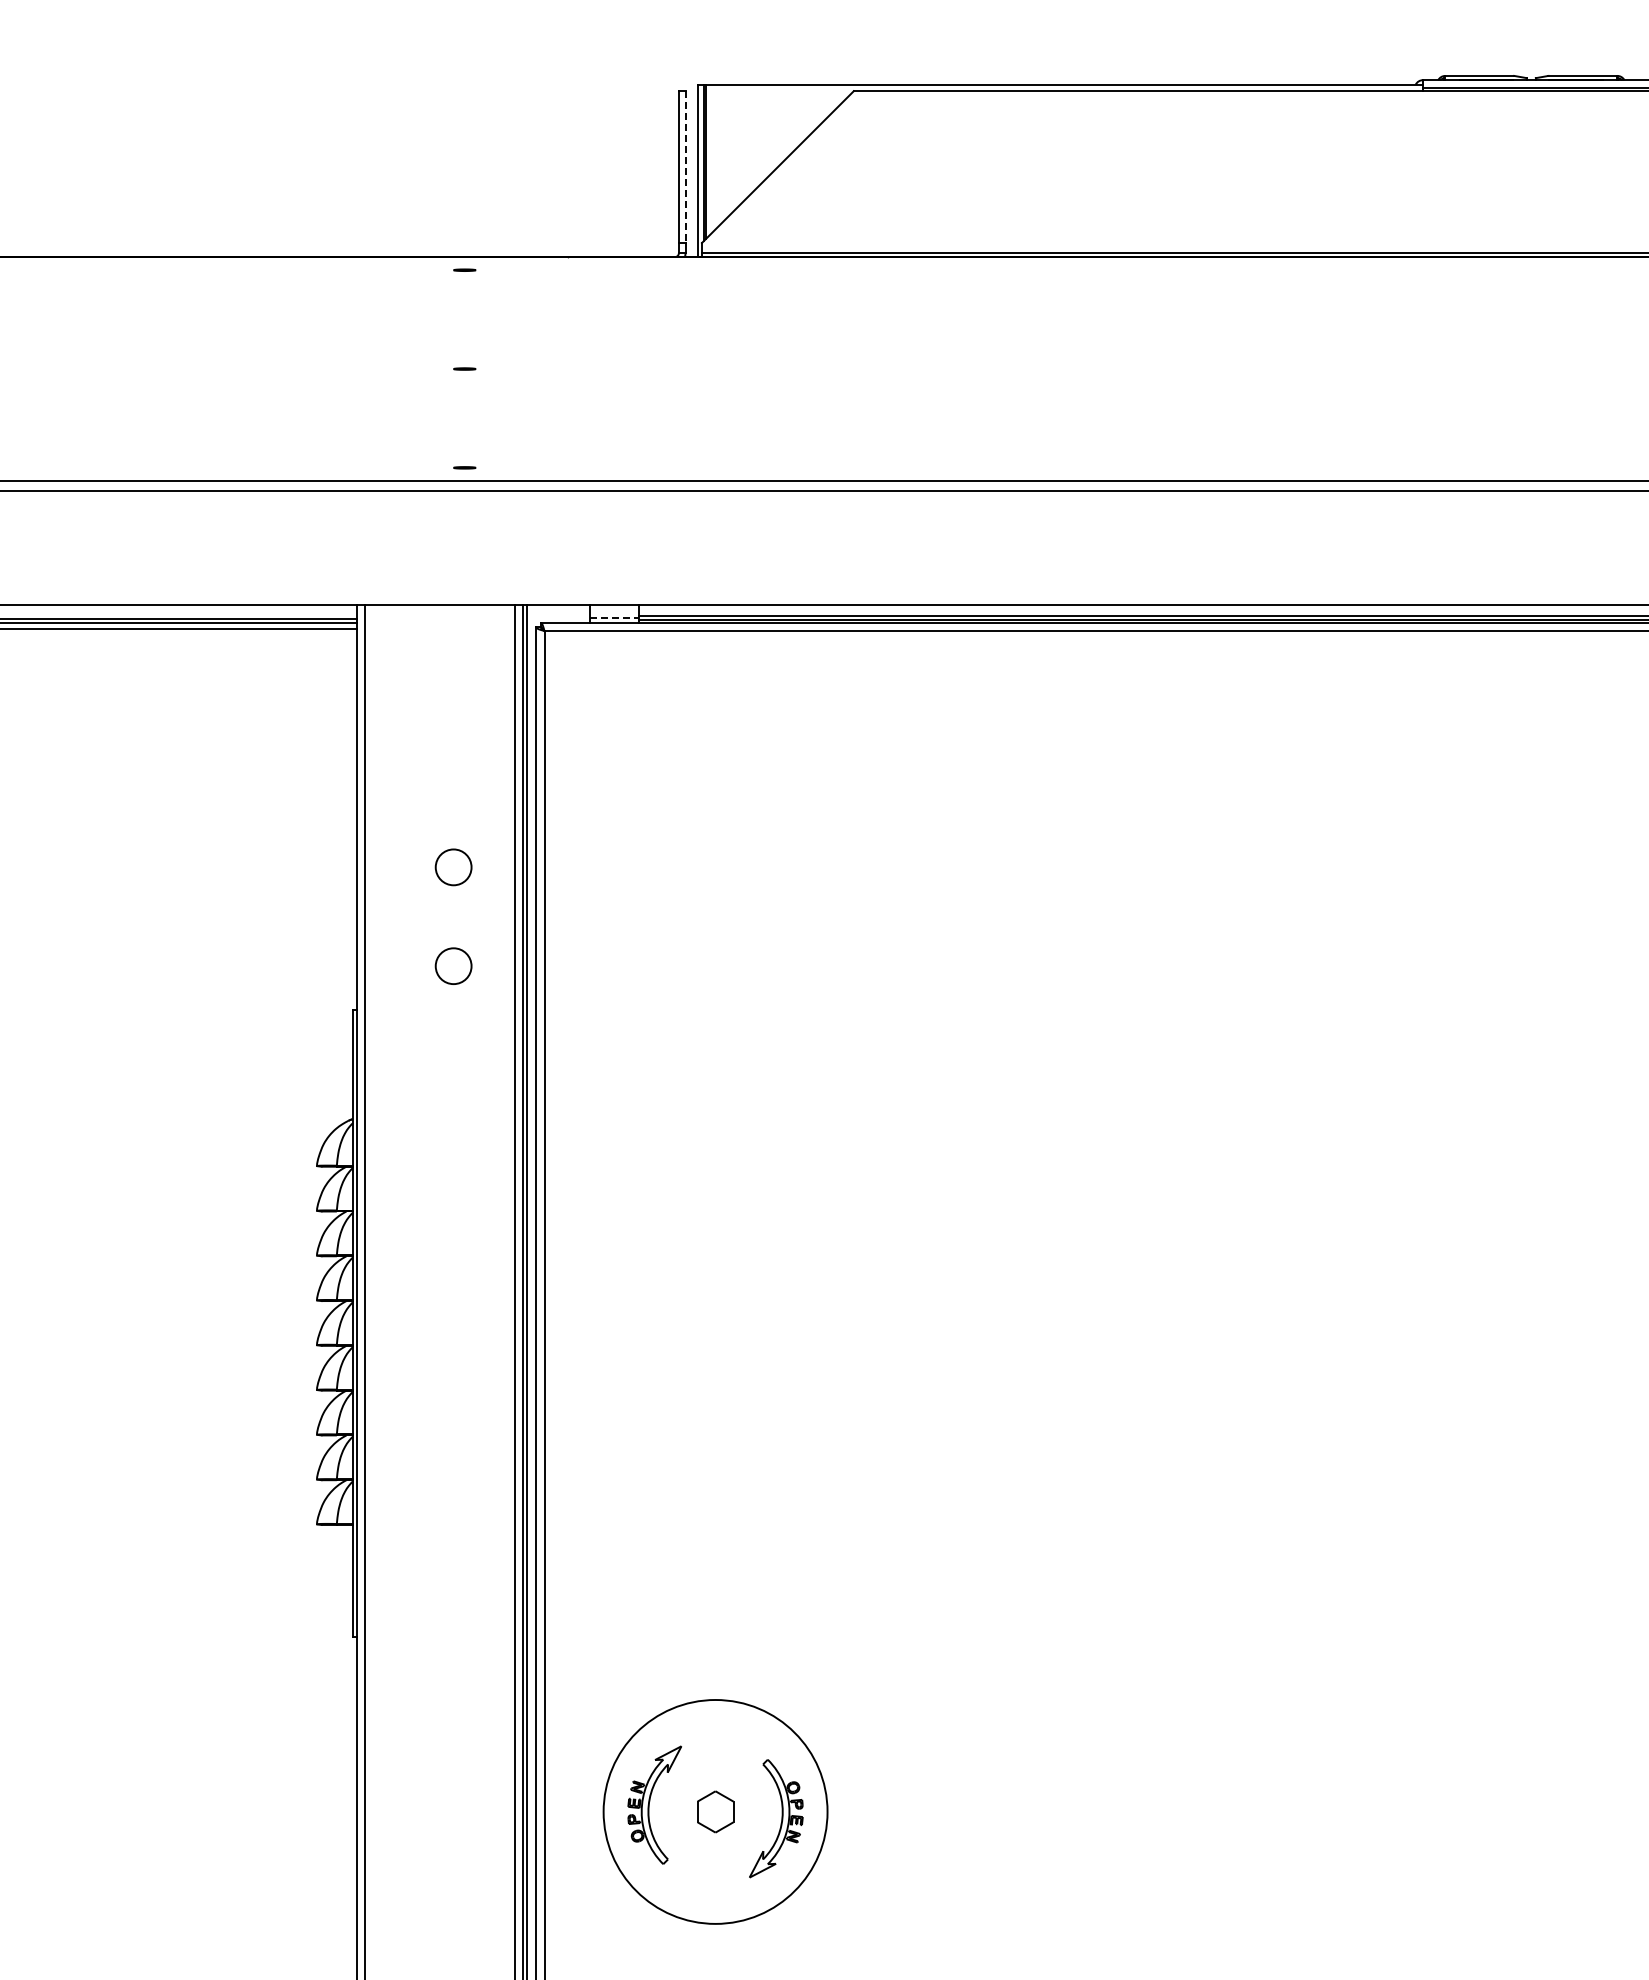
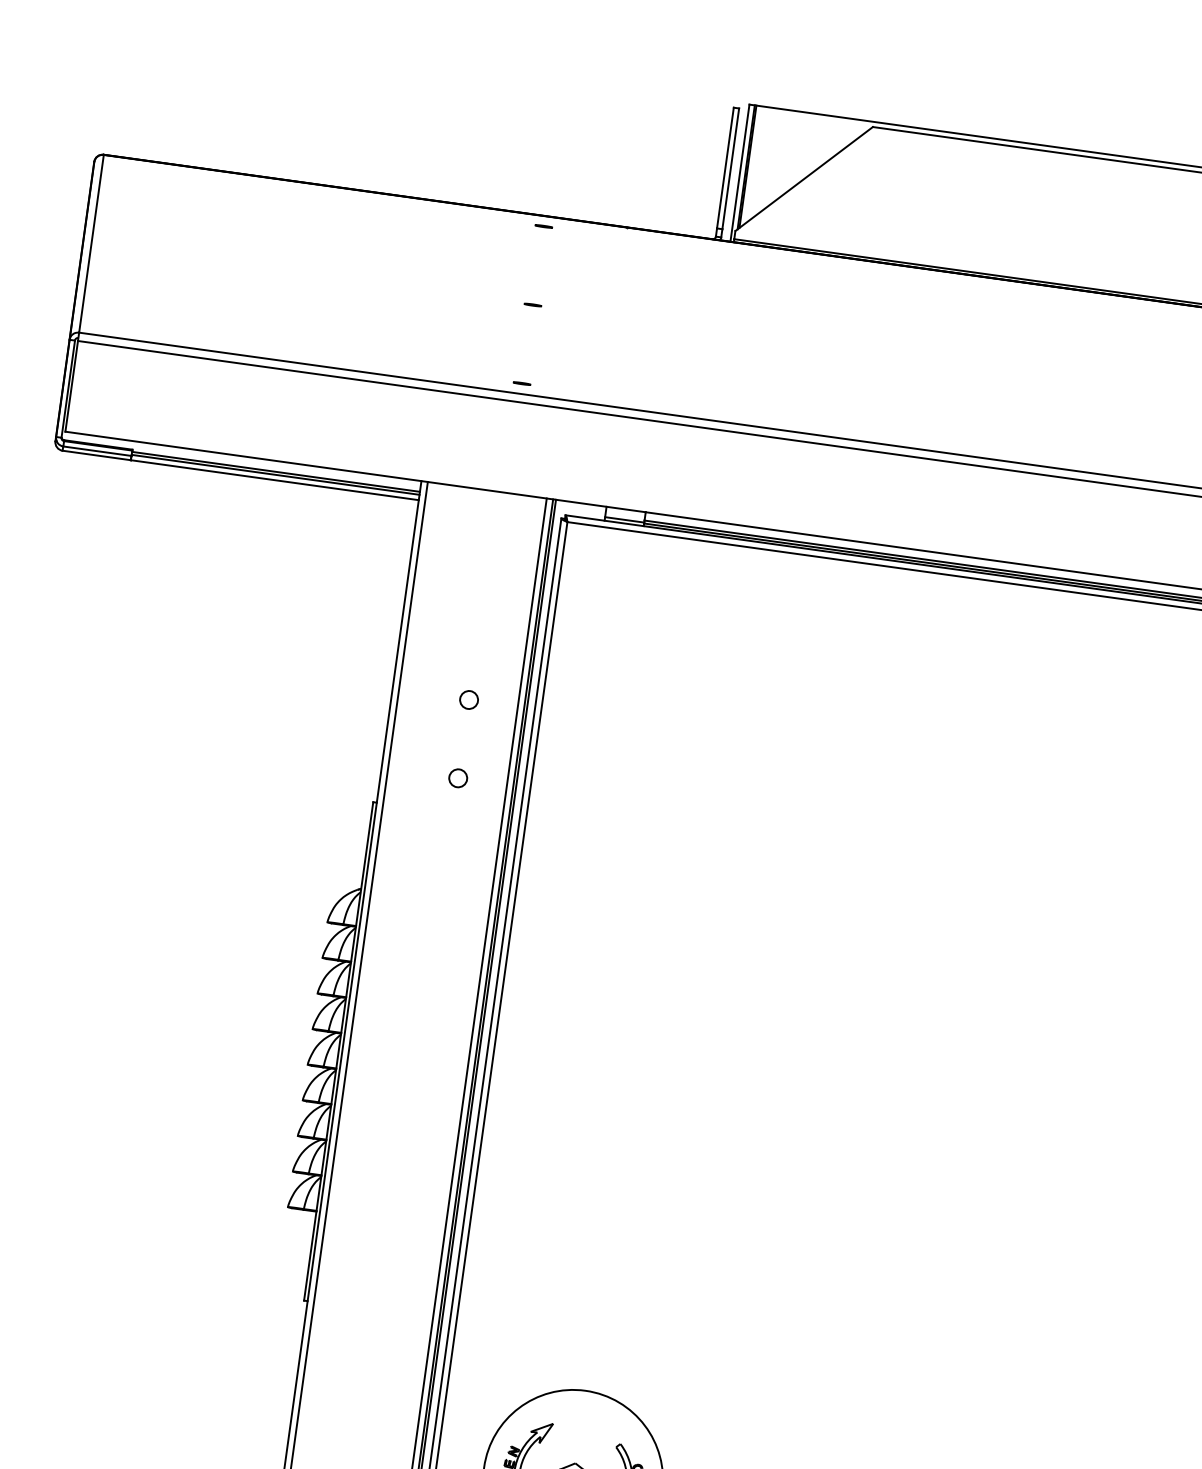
line: (685, 167) -> (730, 169), dashed -> solid
line: (614, 618) -> (624, 519), dashed -> solid
circle: (453, 867) -> (469, 700), size x0.62
circle: (453, 965) -> (458, 777), size x0.62

